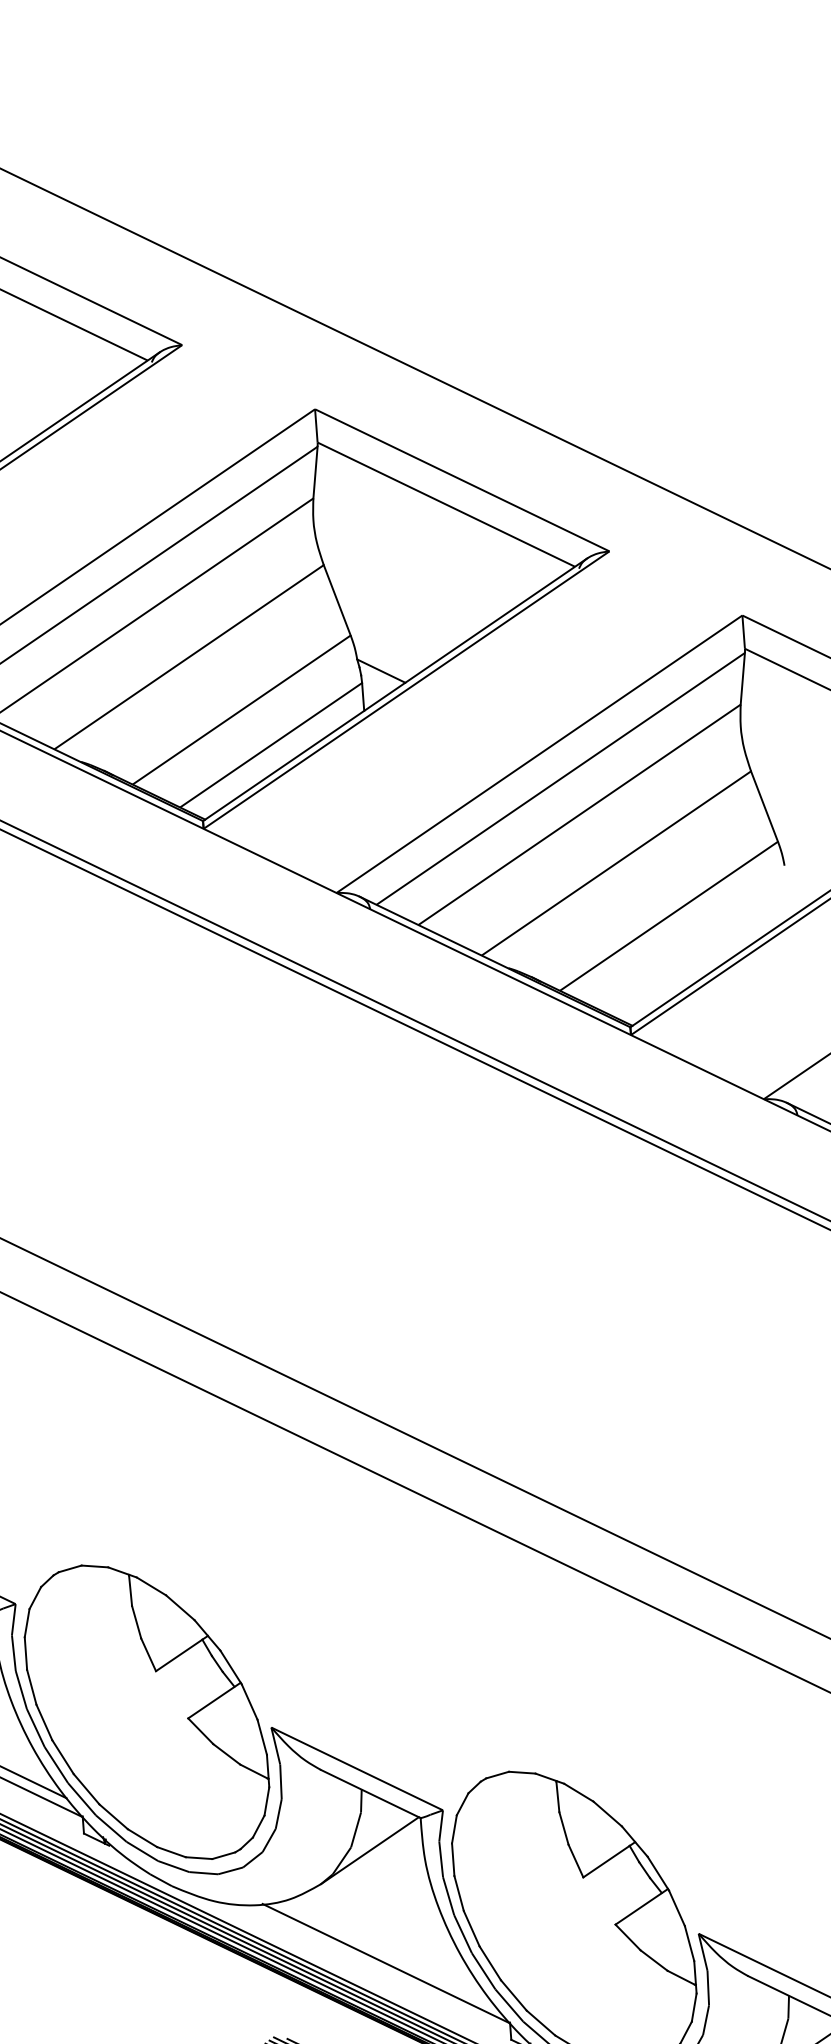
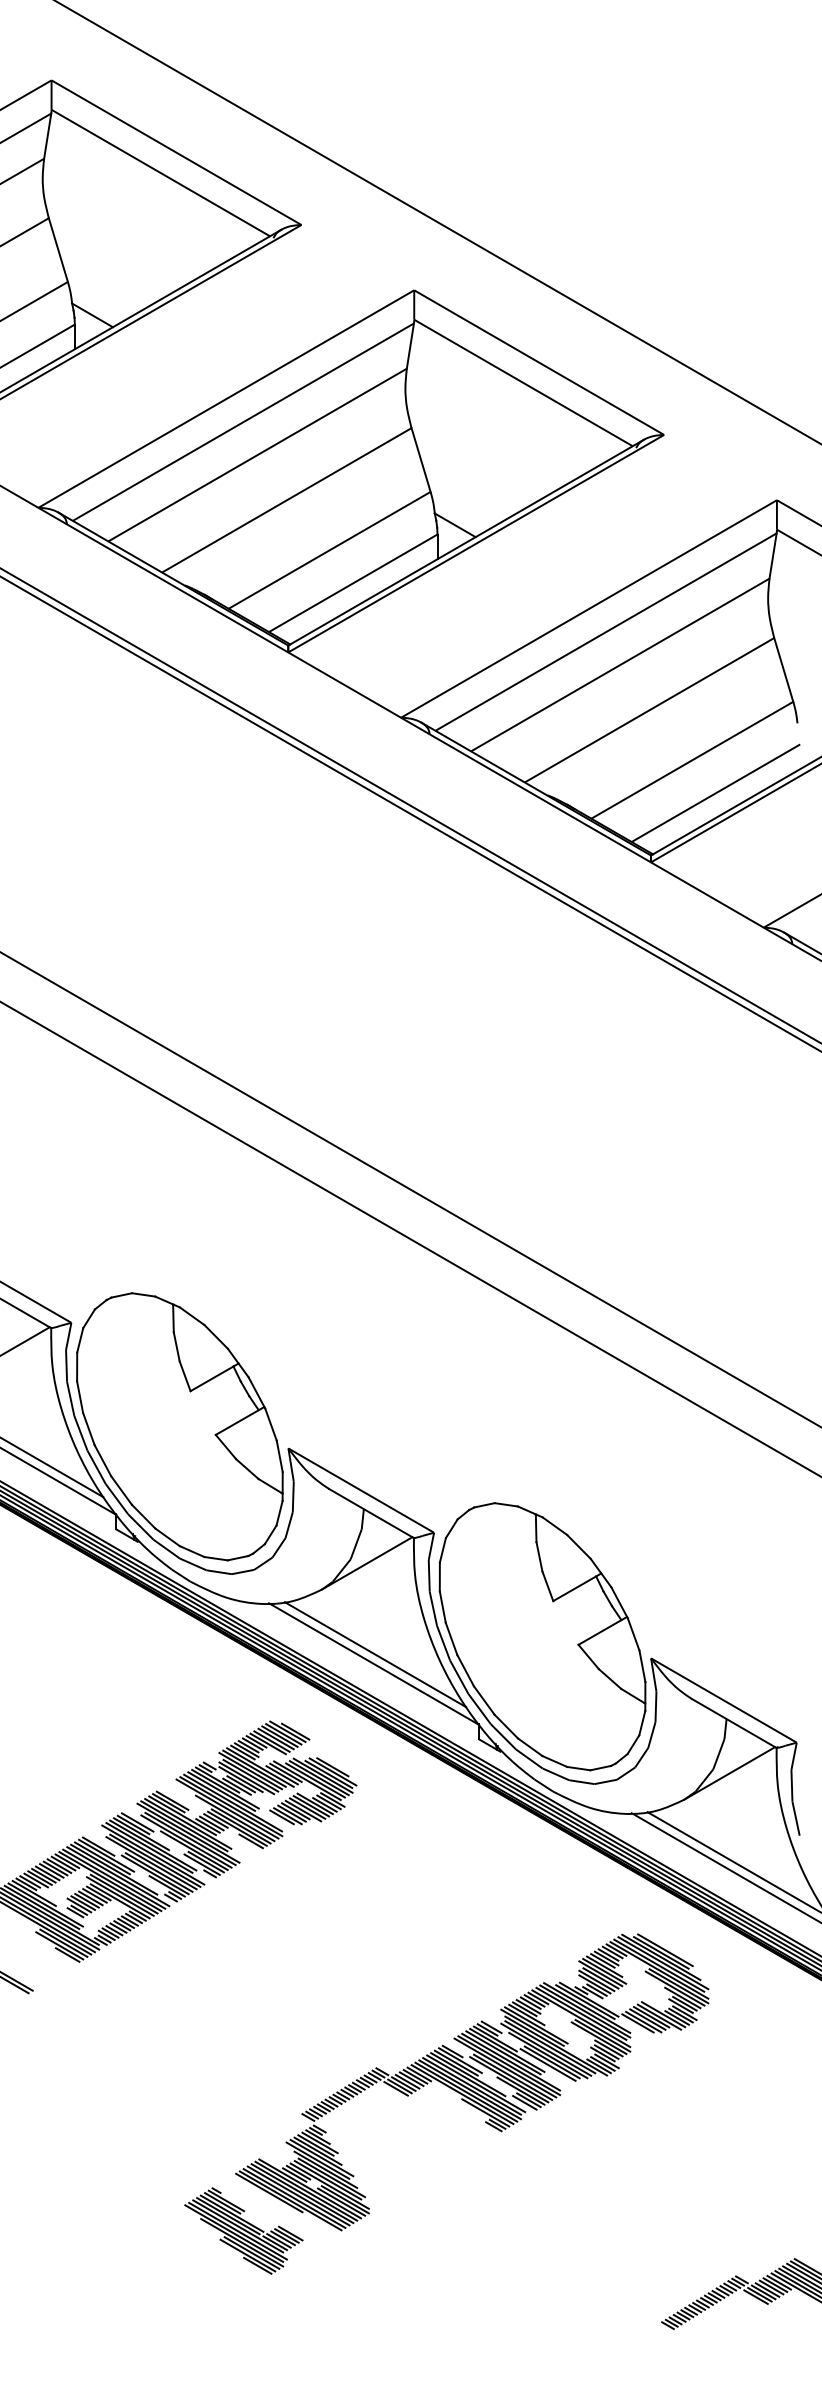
line: (697, 951) -> (715, 793), added
line: (387, 1952) -> (375, 1654), added

